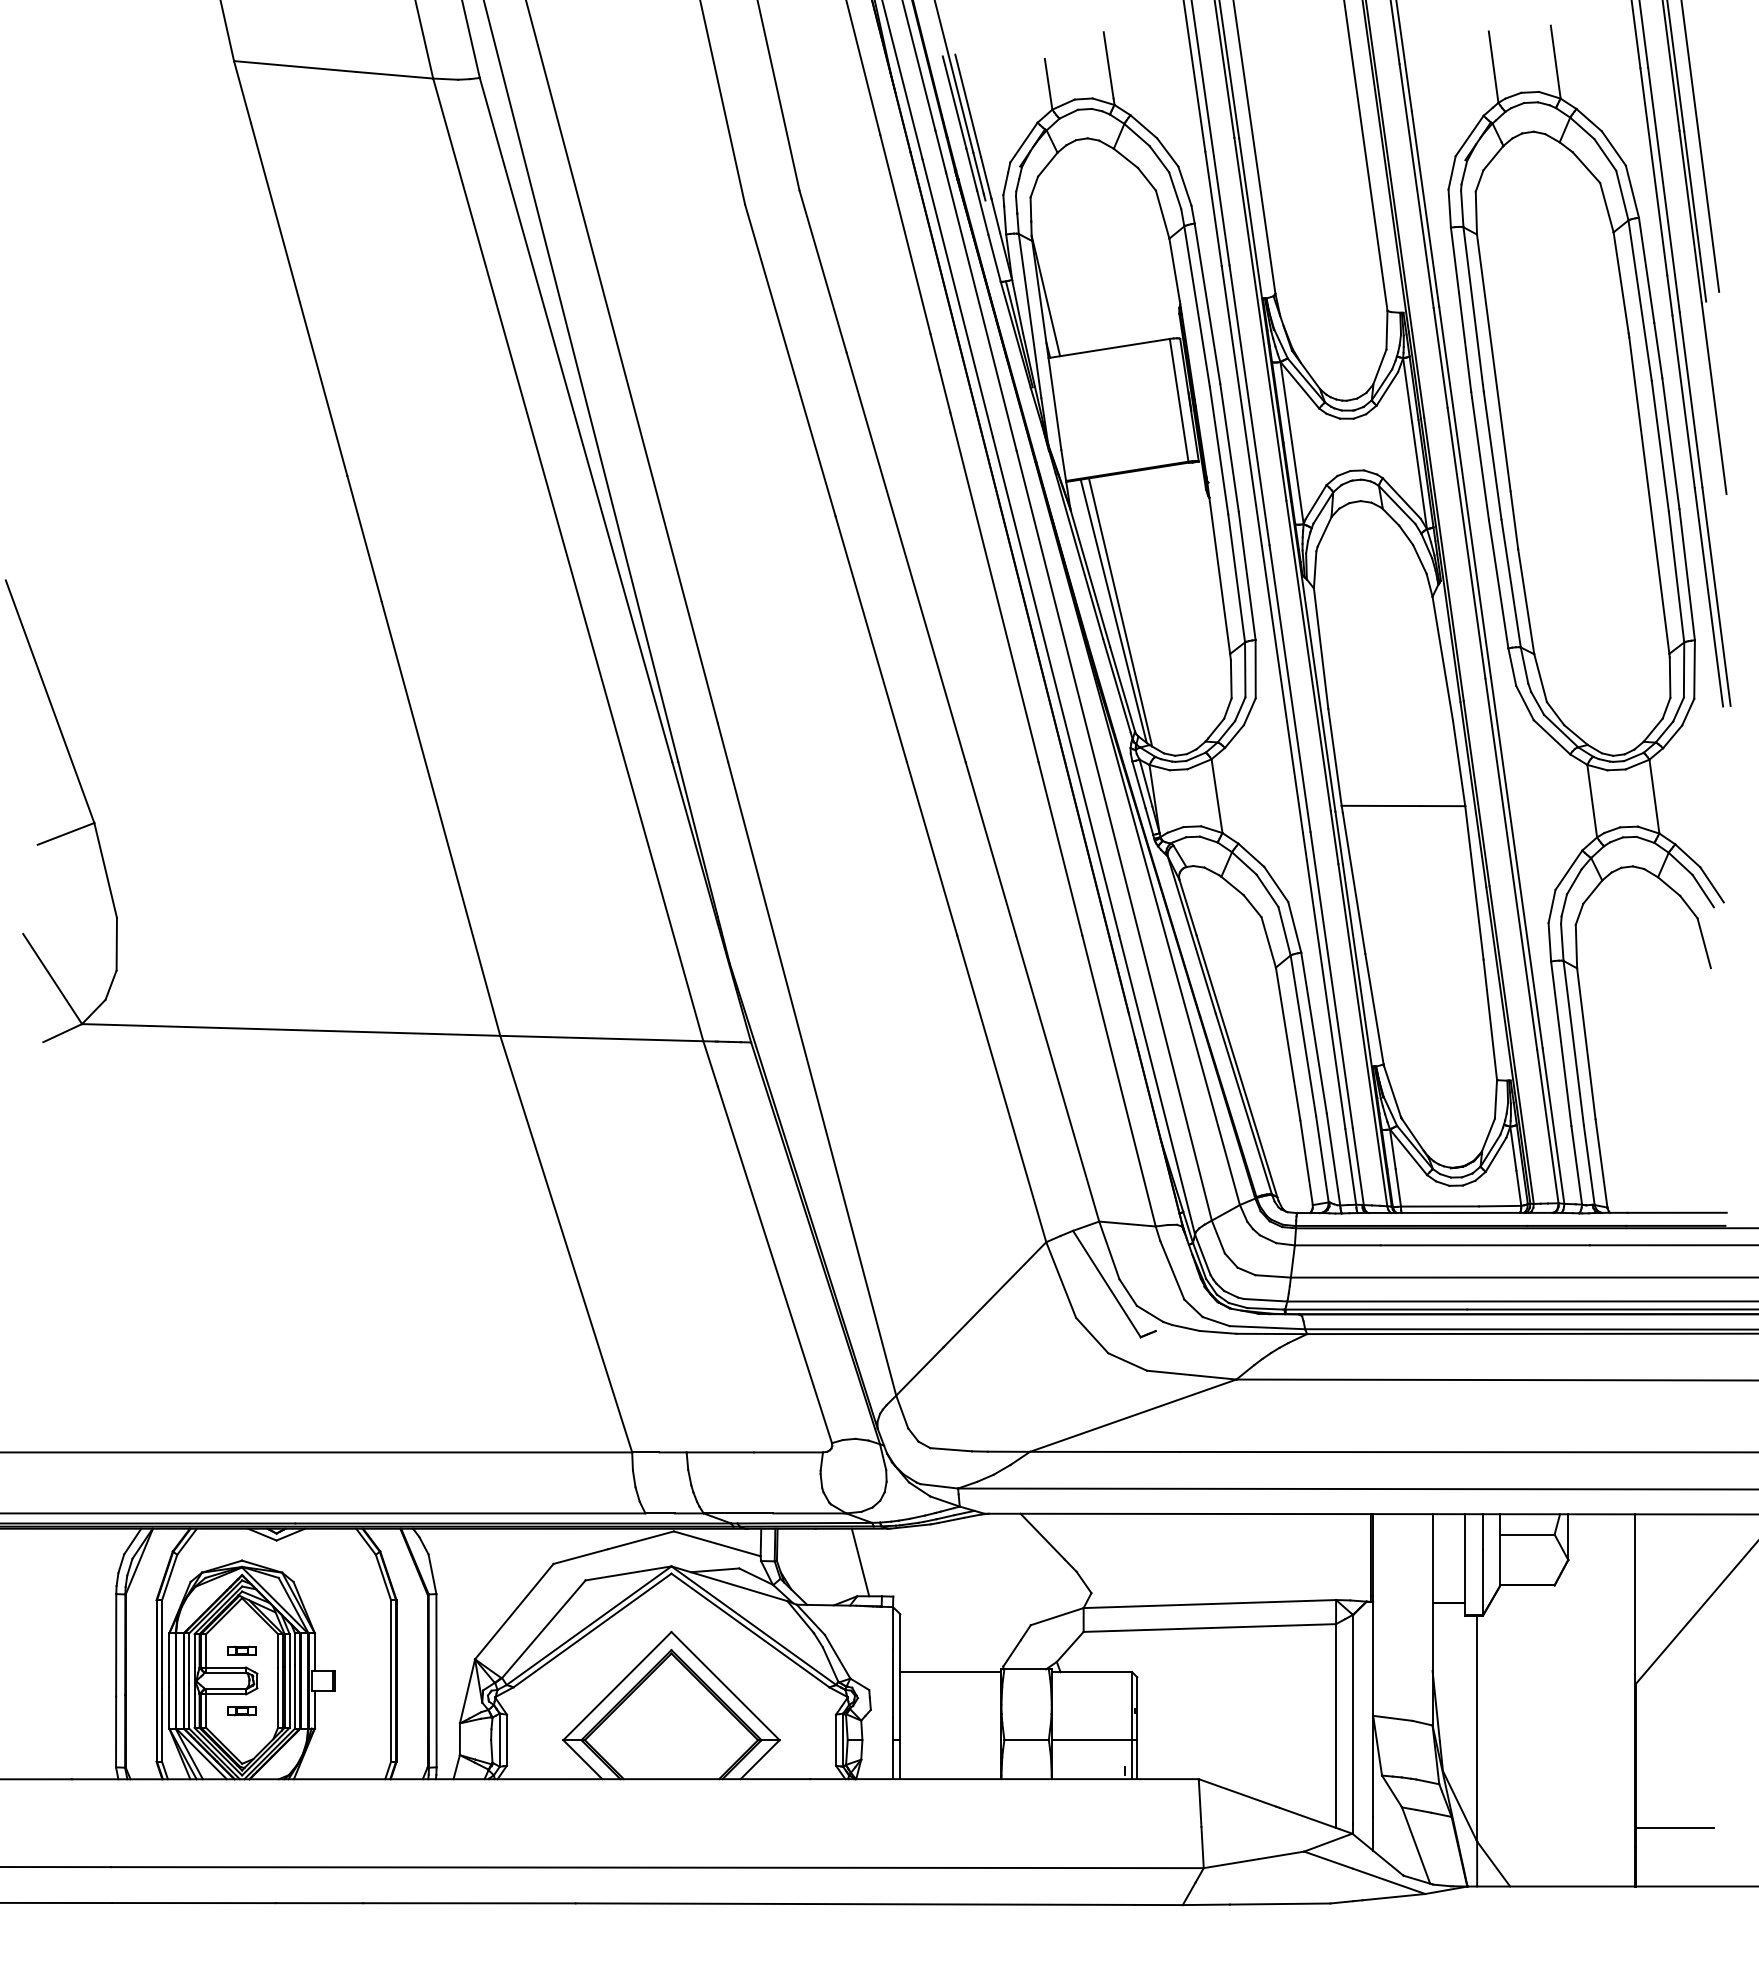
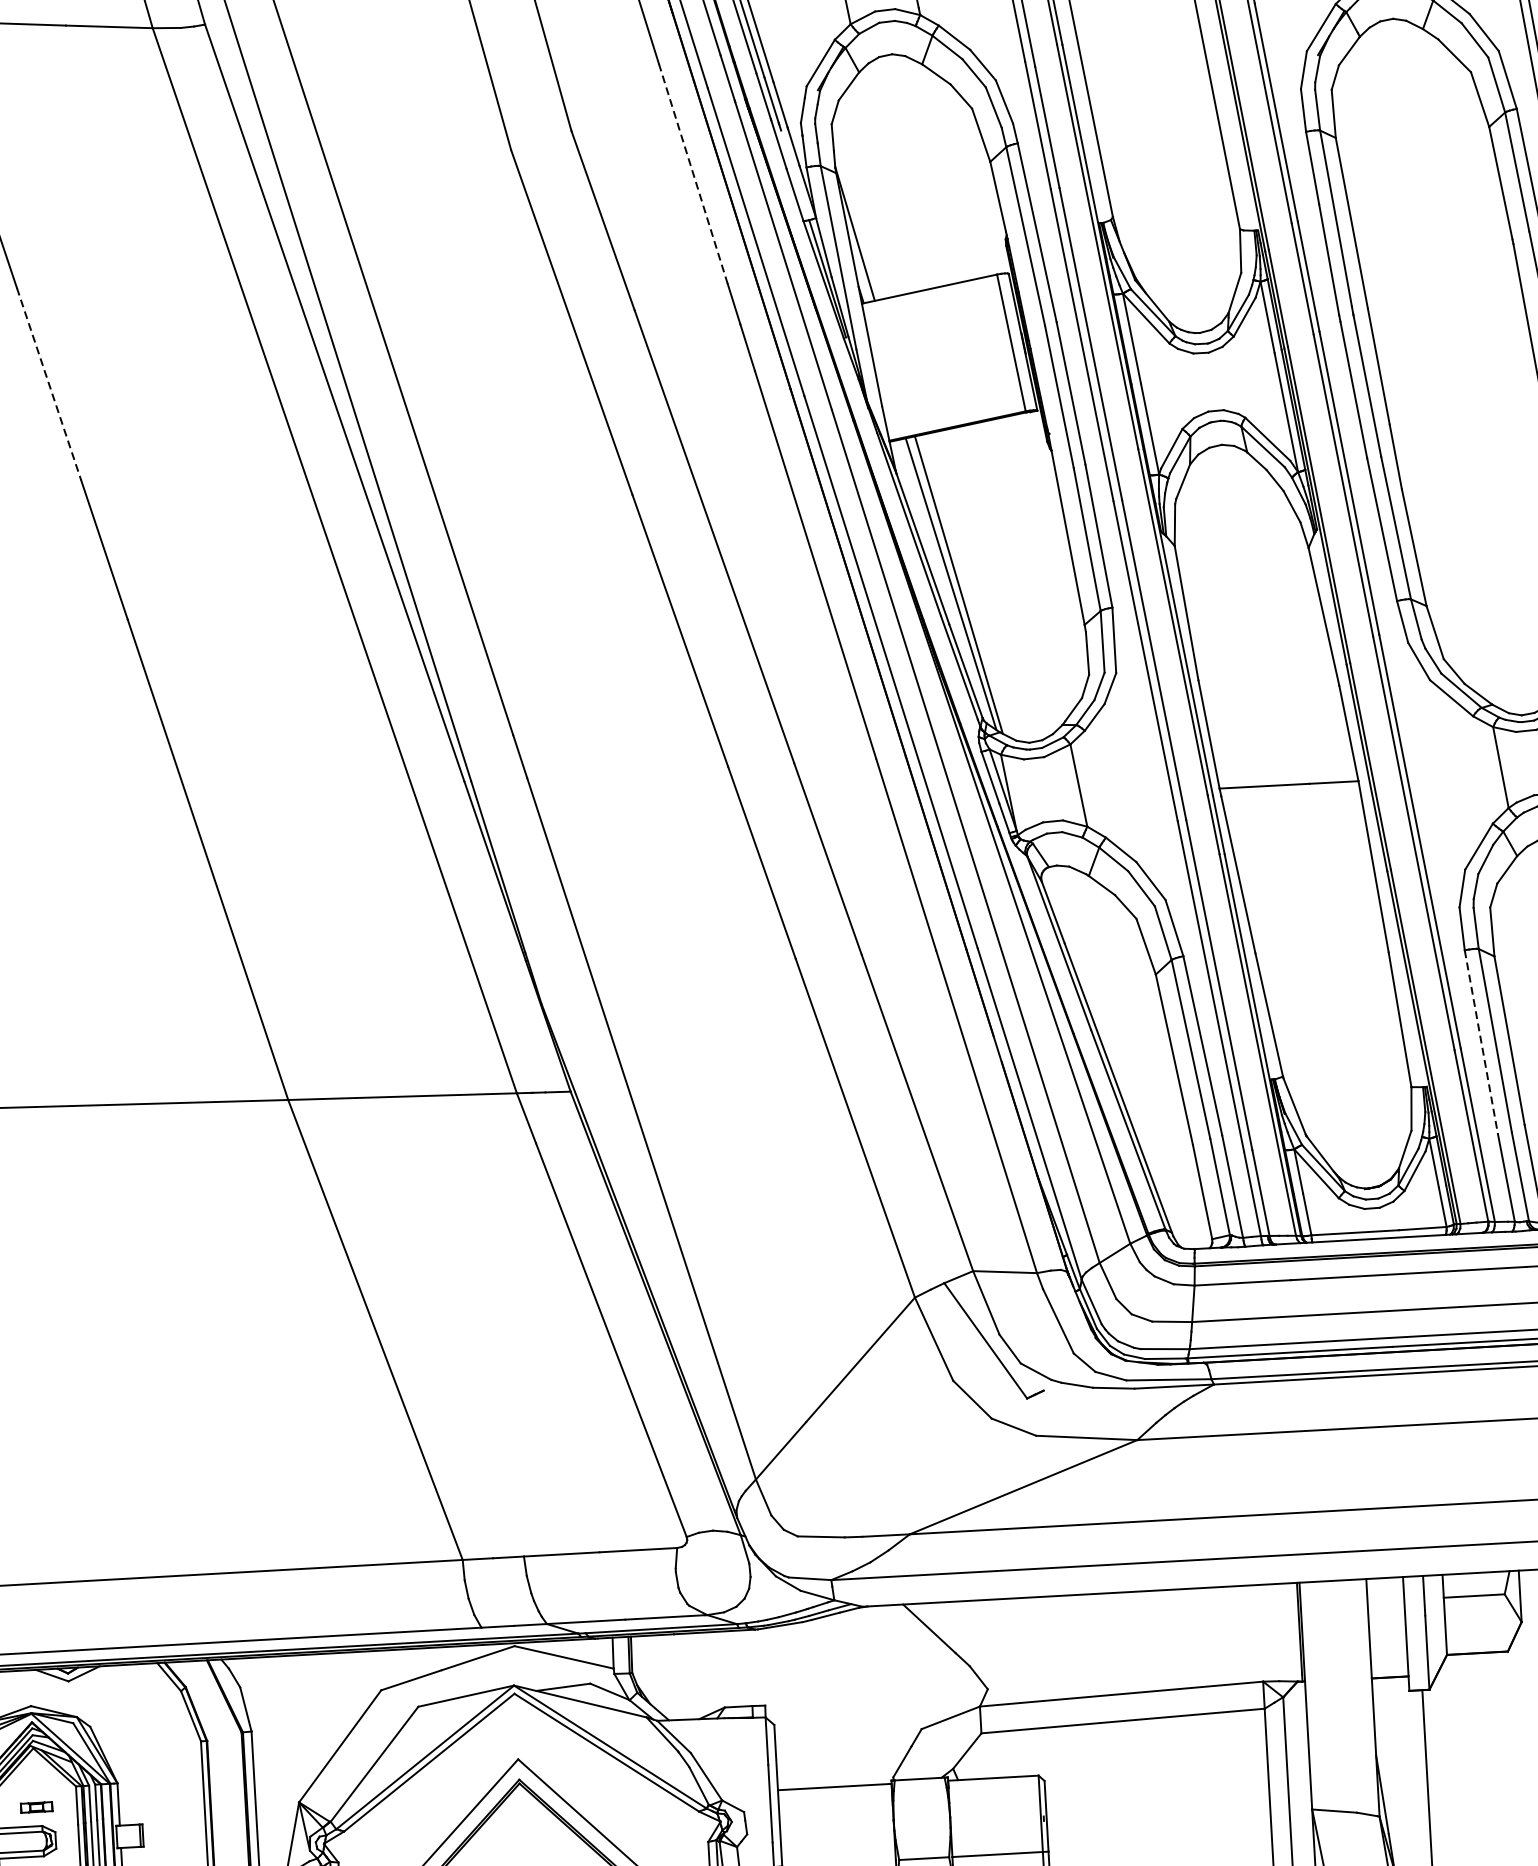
line: (905, 234) -> (693, 173), solid -> dashed
line: (323, 389) -> (48, 384), solid -> dashed
line: (1561, 1043) -> (1481, 1041), solid -> dashed
line: (860, 1562) -> (726, 1669), removed

